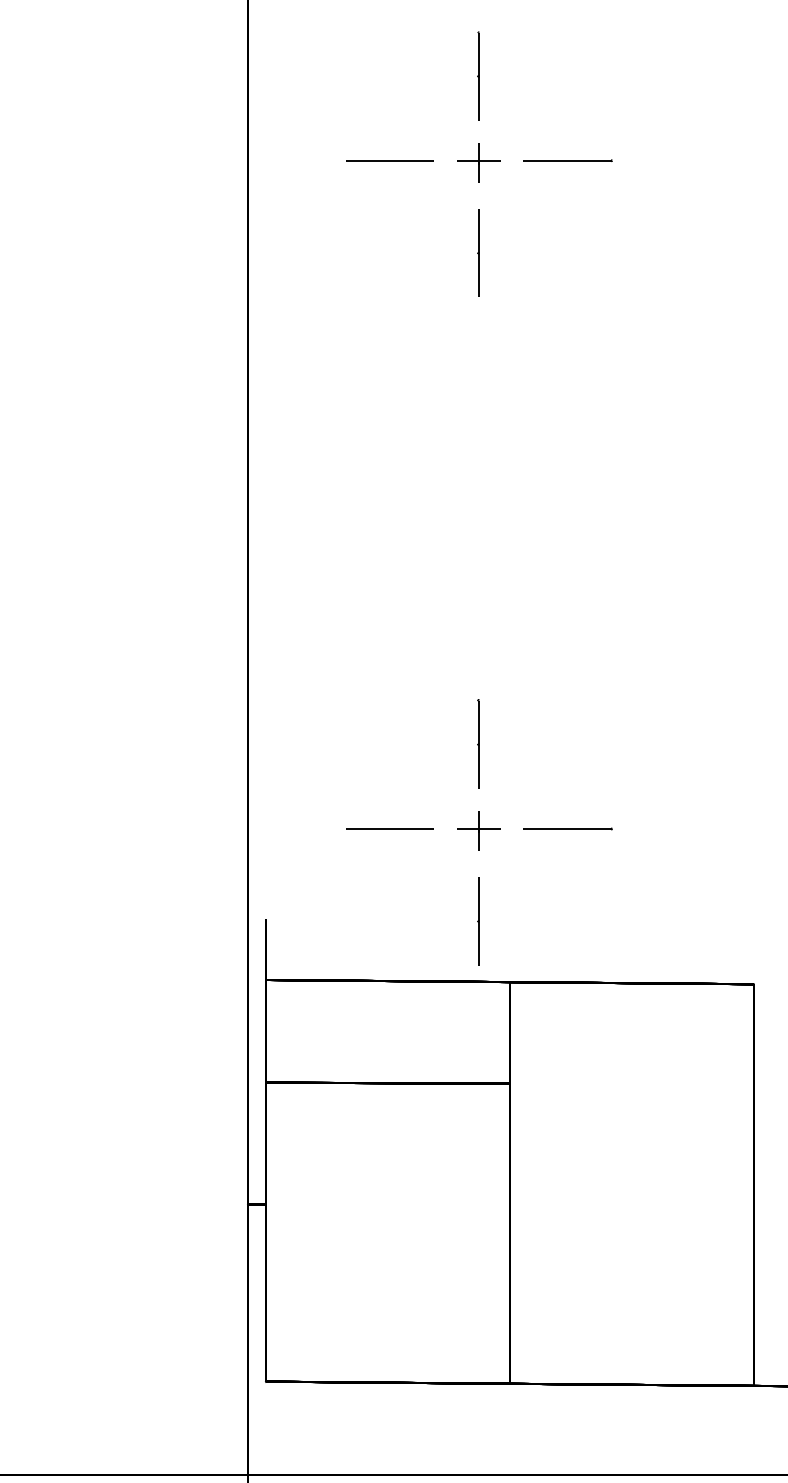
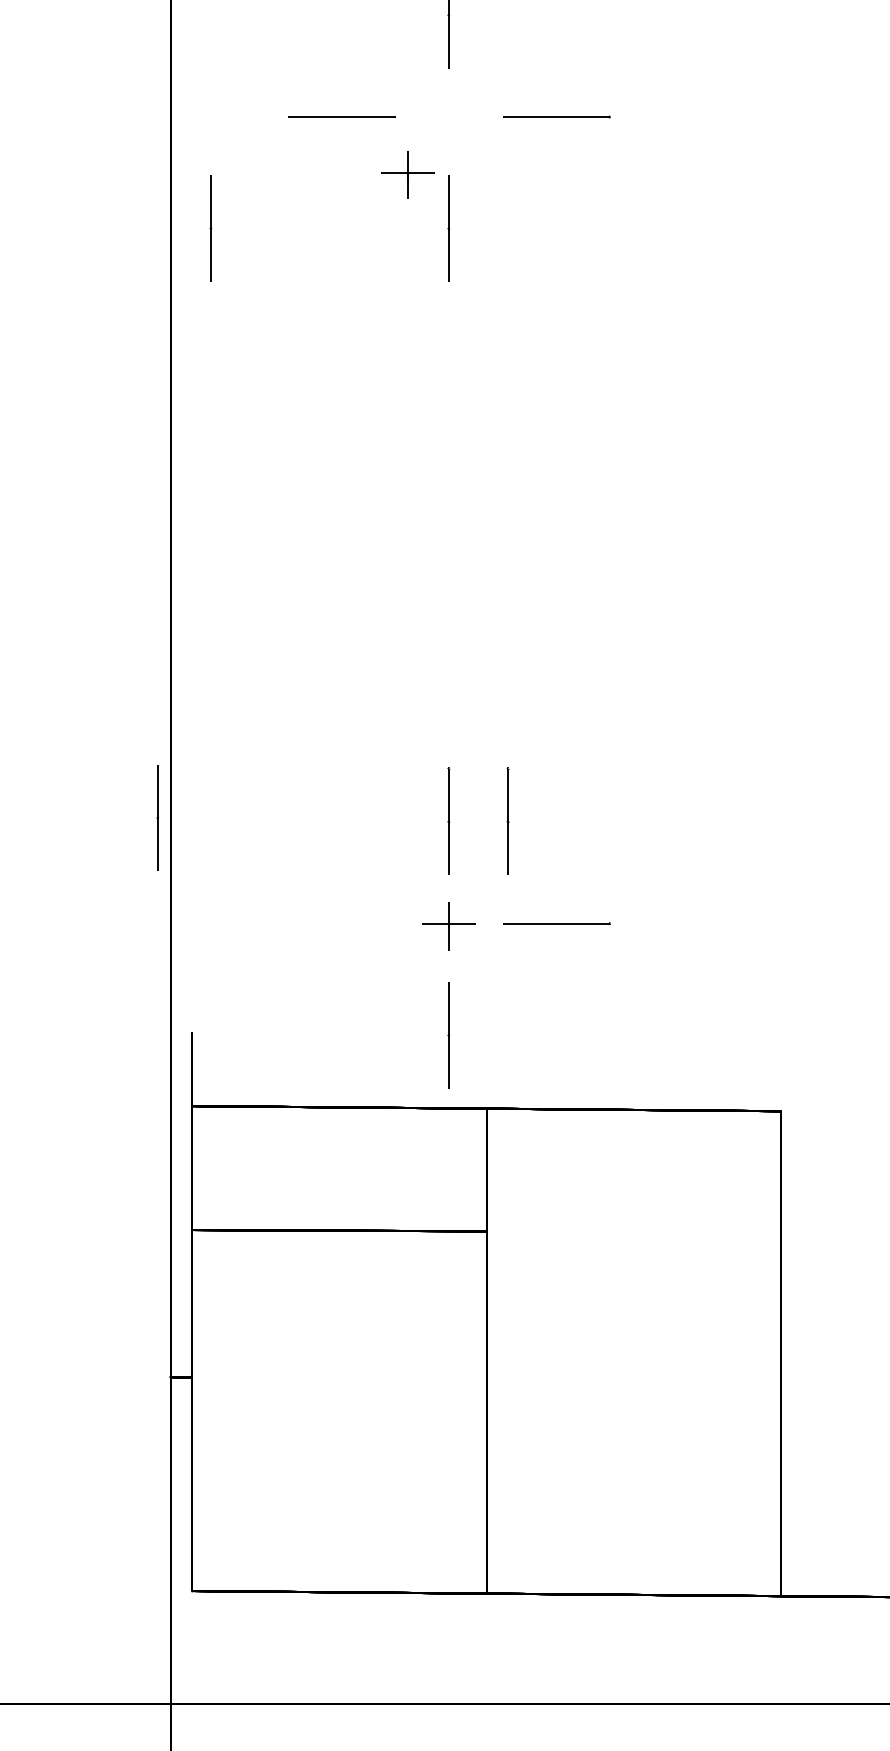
part: (478, 162) -> (407, 174), moved
line: (281, 252) -> (210, 227), added
line: (237, 741) -> (157, 818), added
line: (527, 743) -> (507, 820), added
line: (389, 828) -> (341, 923), removed

